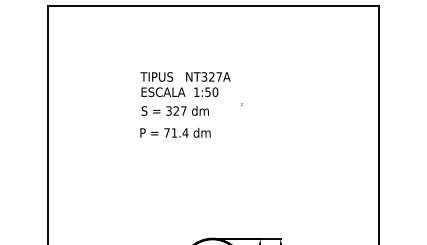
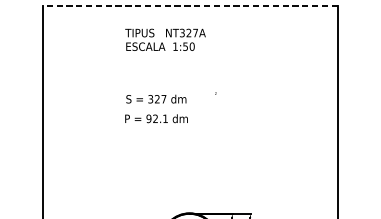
line: (213, 6) -> (190, 5), solid -> dashed
text: (185, 84) -> (165, 39), moved
text: (176, 132) -> (157, 118), 71.4 -> 92.1

